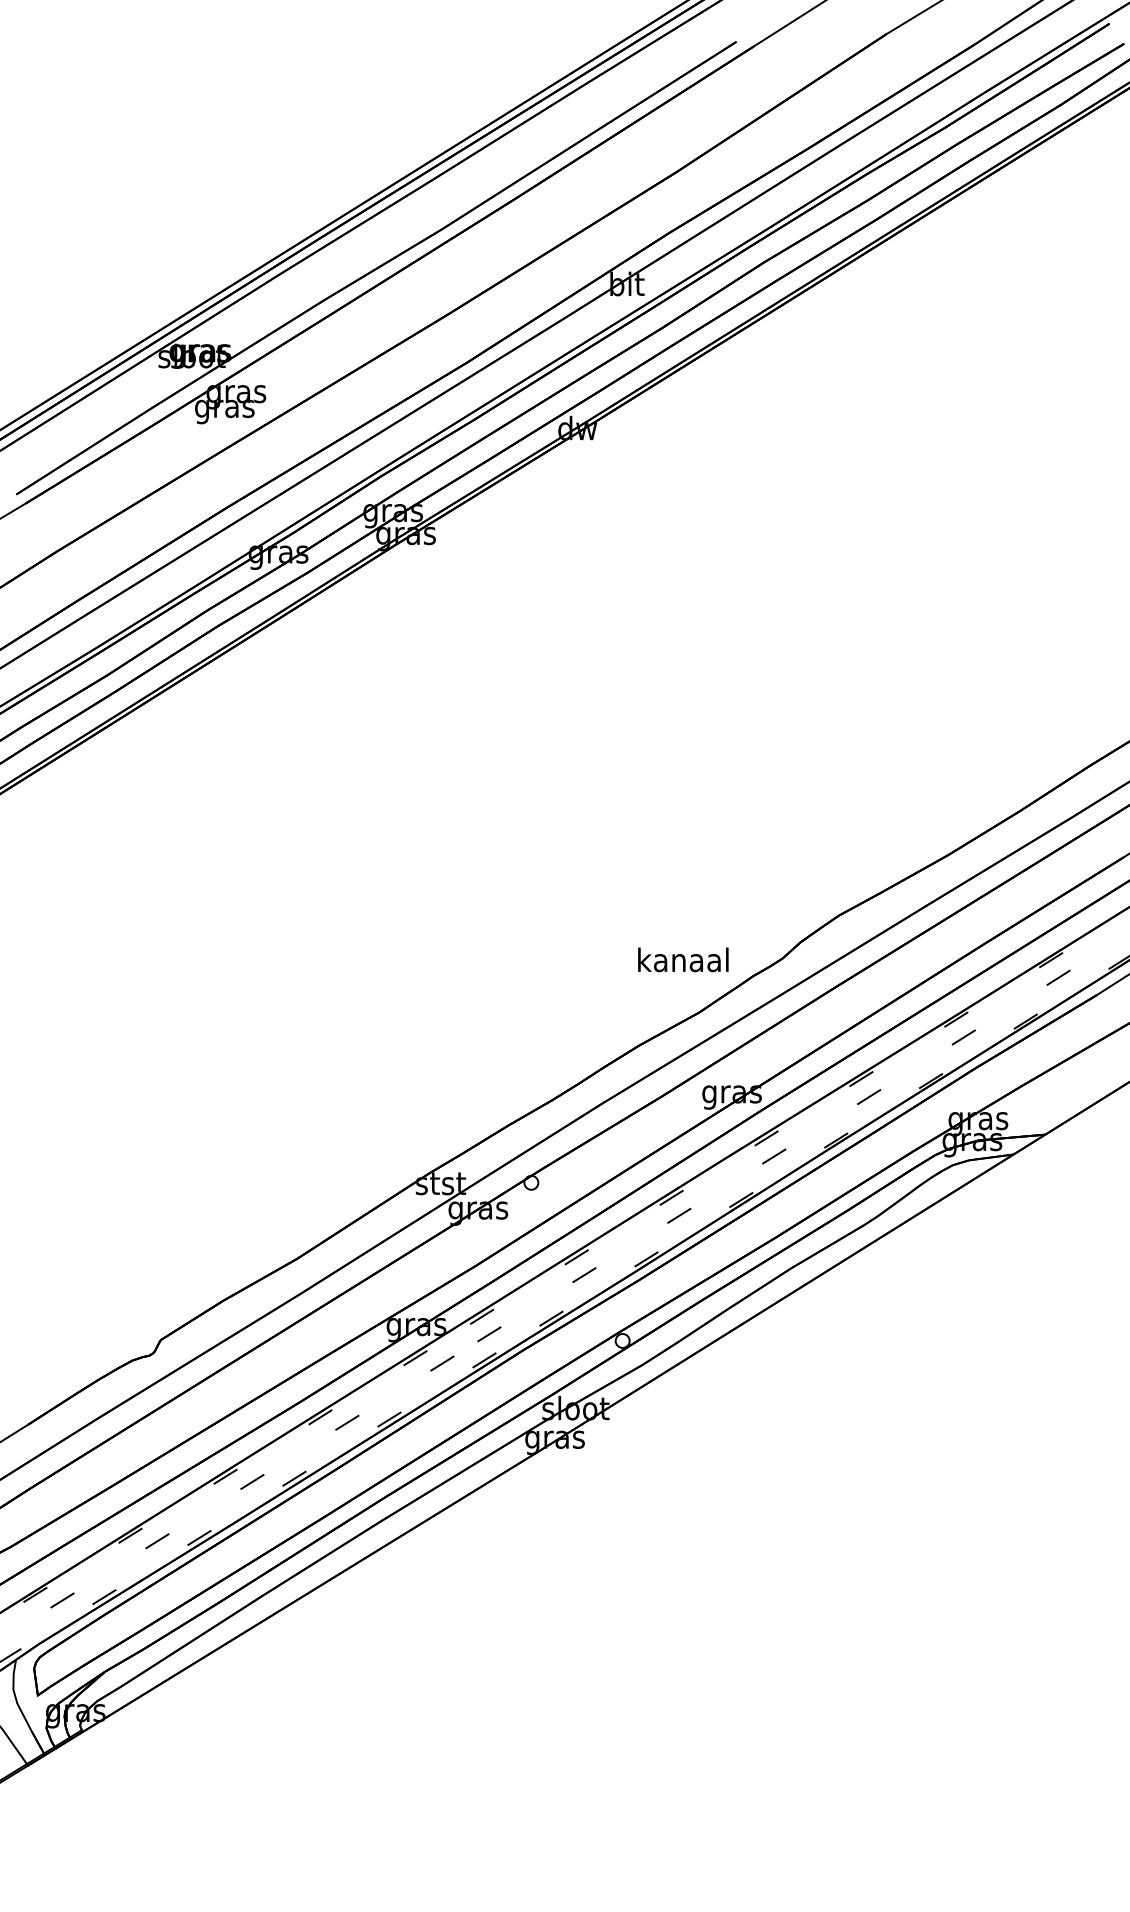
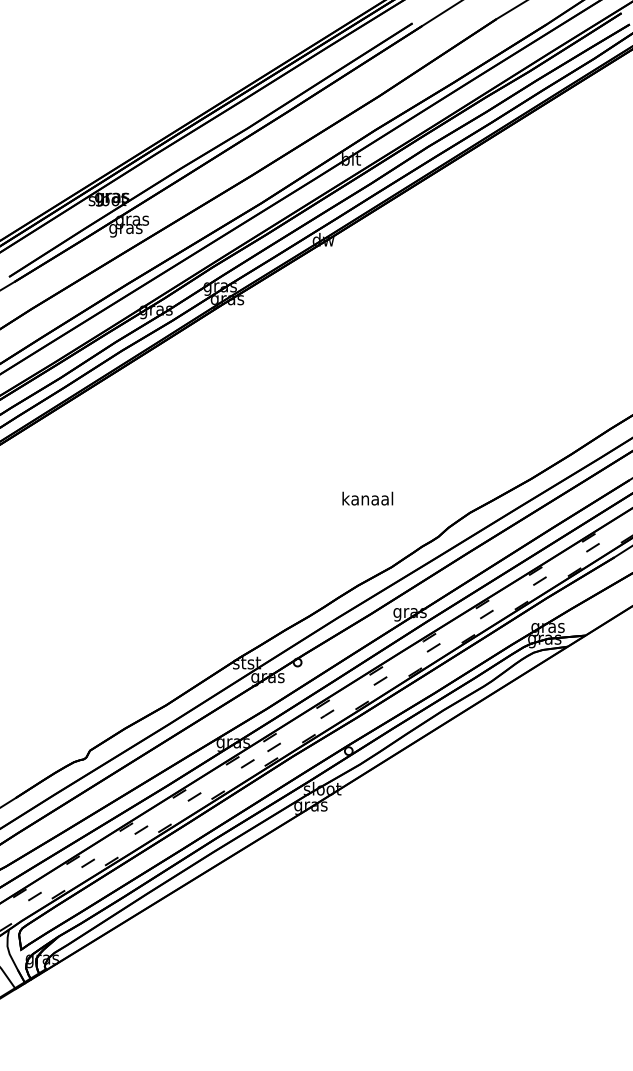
text: (682, 959) -> (367, 498), moved

